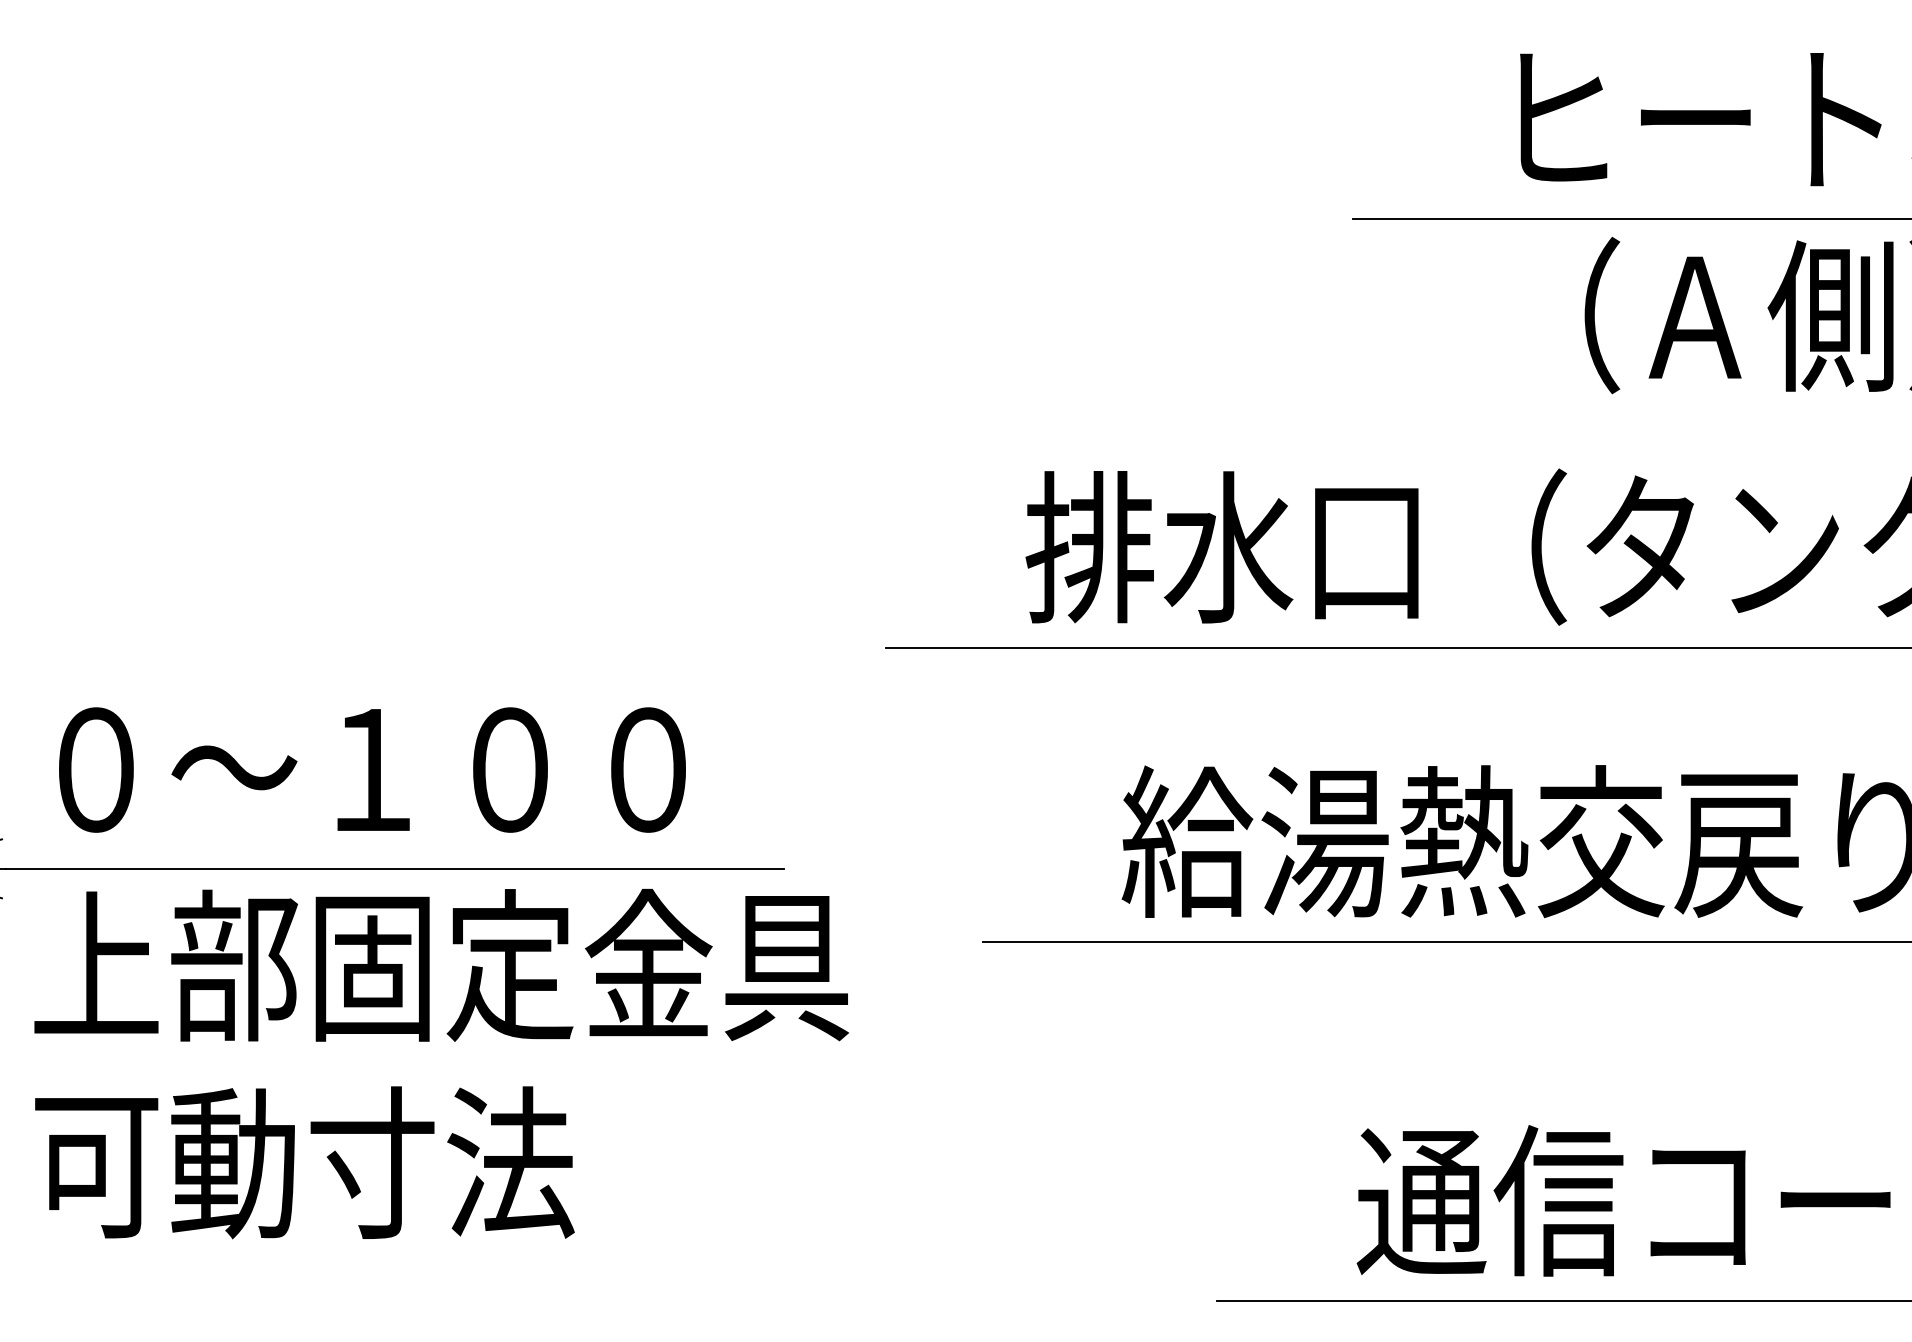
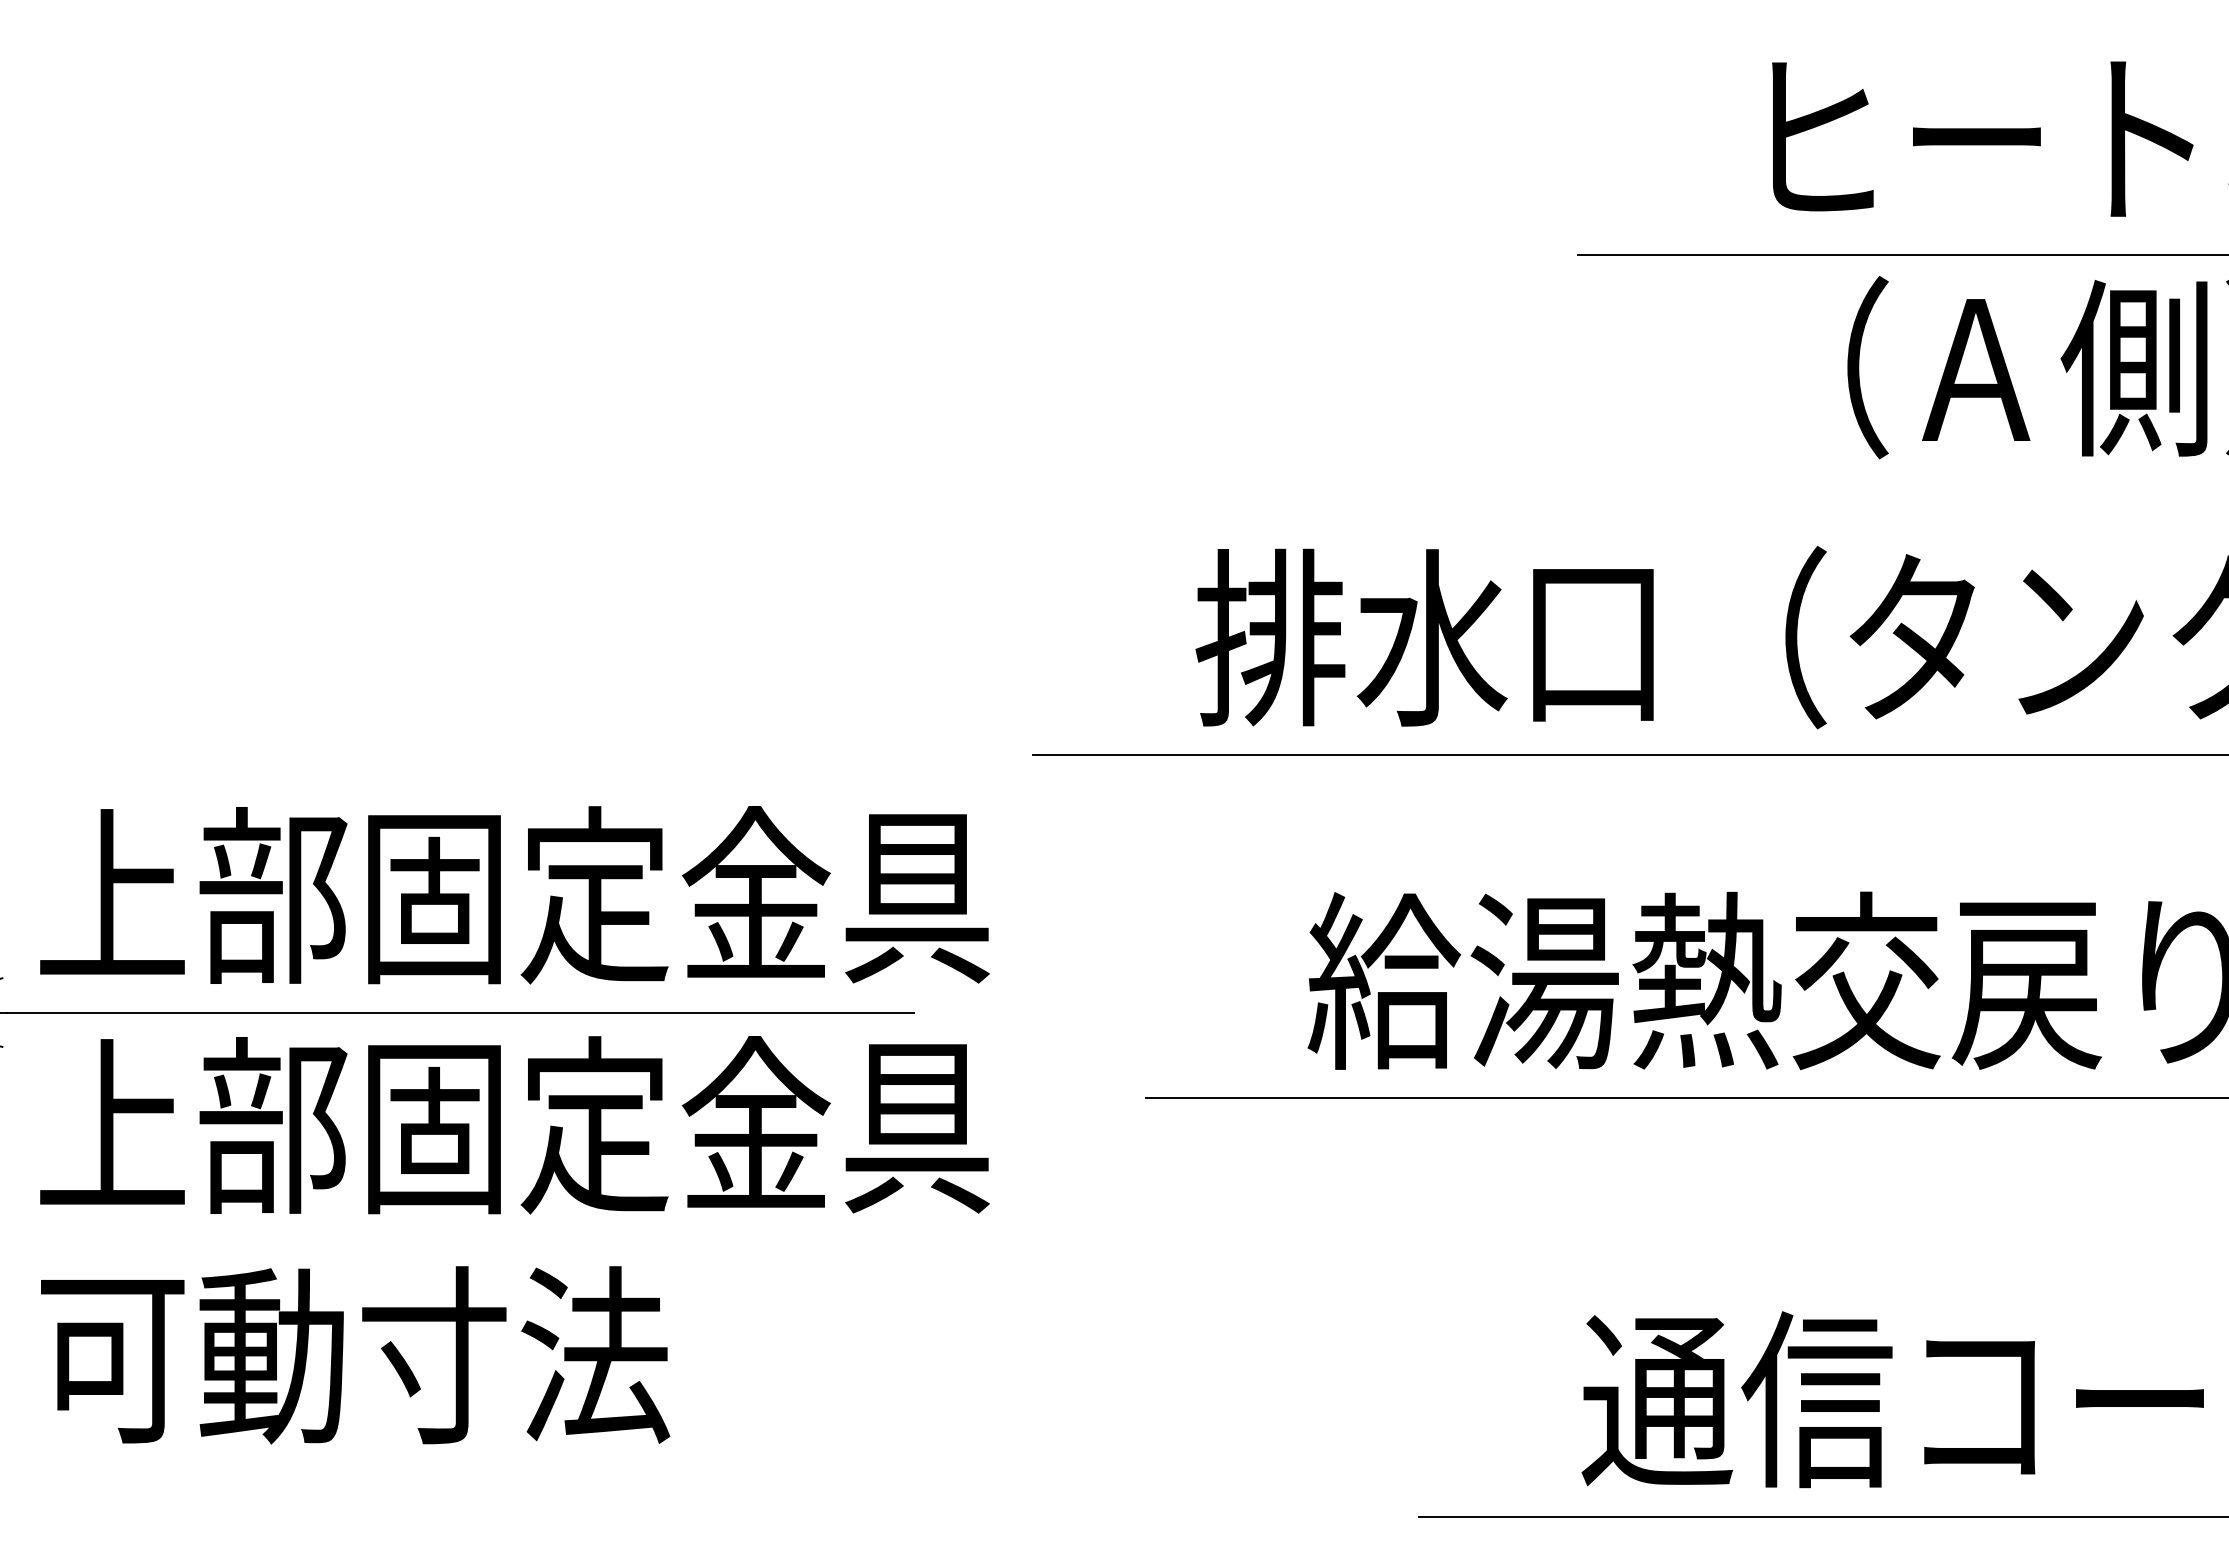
text: (441, 768) -> (514, 895), ０～１００ -> 上部固定金具

